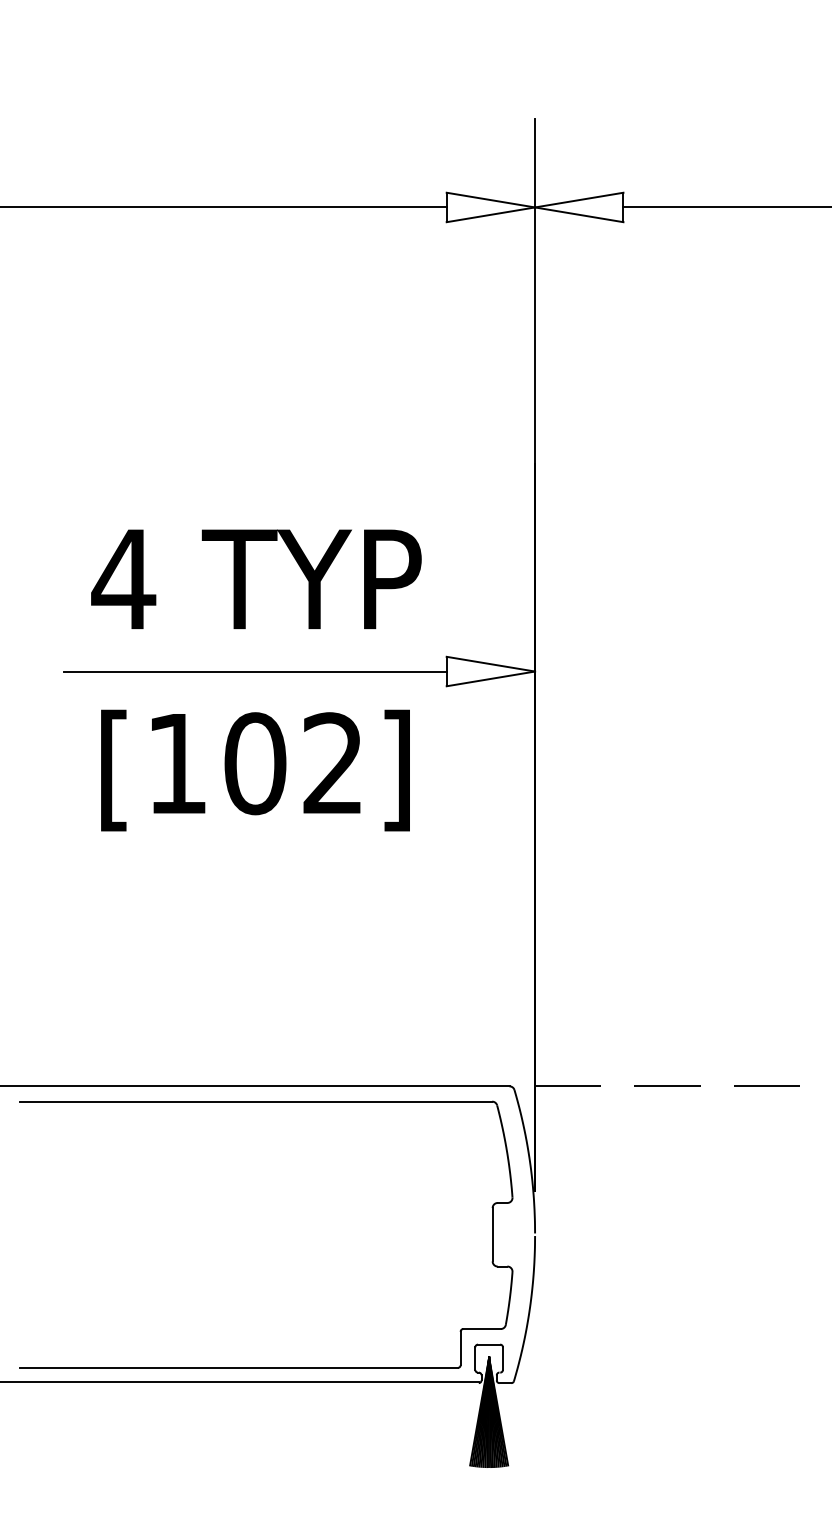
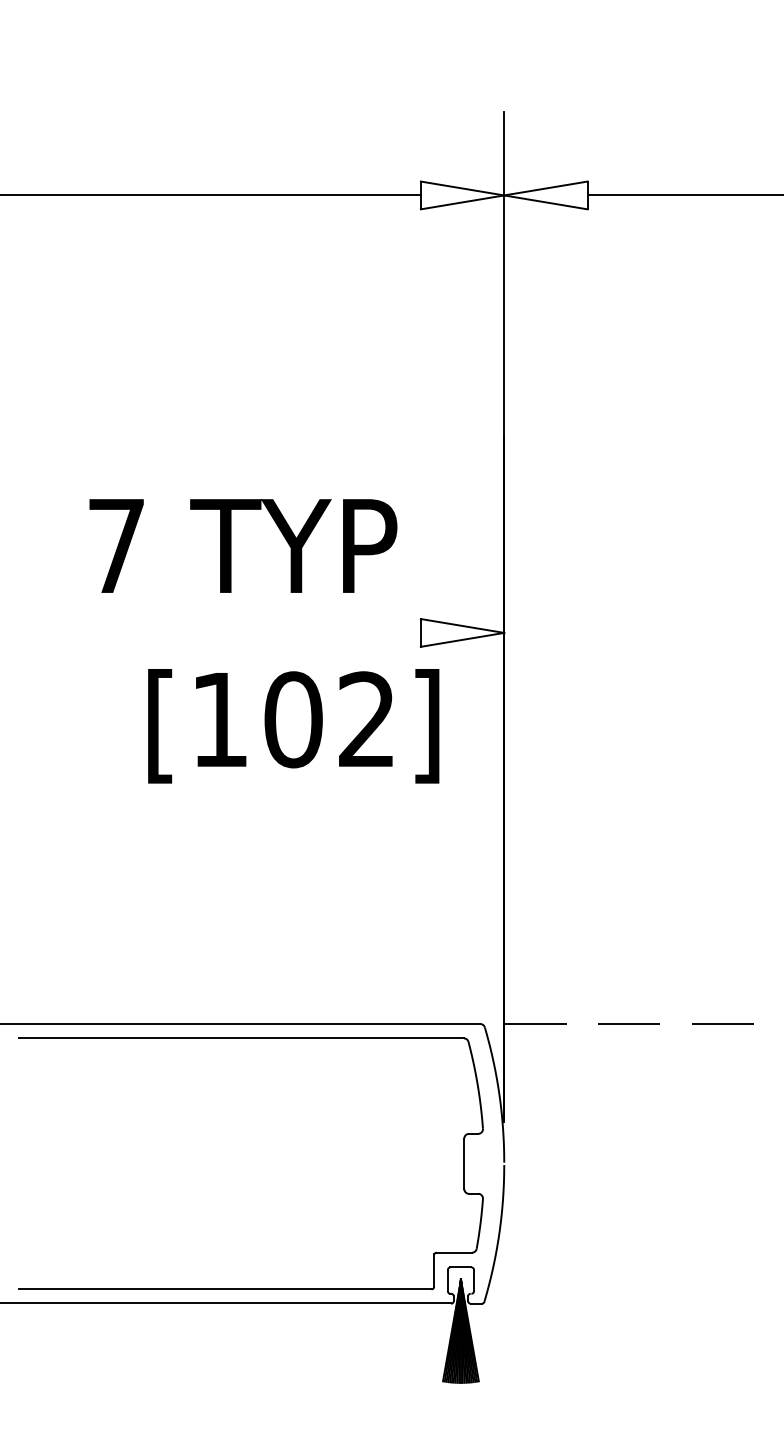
text: (123, 578) -> (116, 545), 4 -> 7
line: (255, 671) -> (240, 632), removed
text: (255, 770) -> (293, 726), moved

